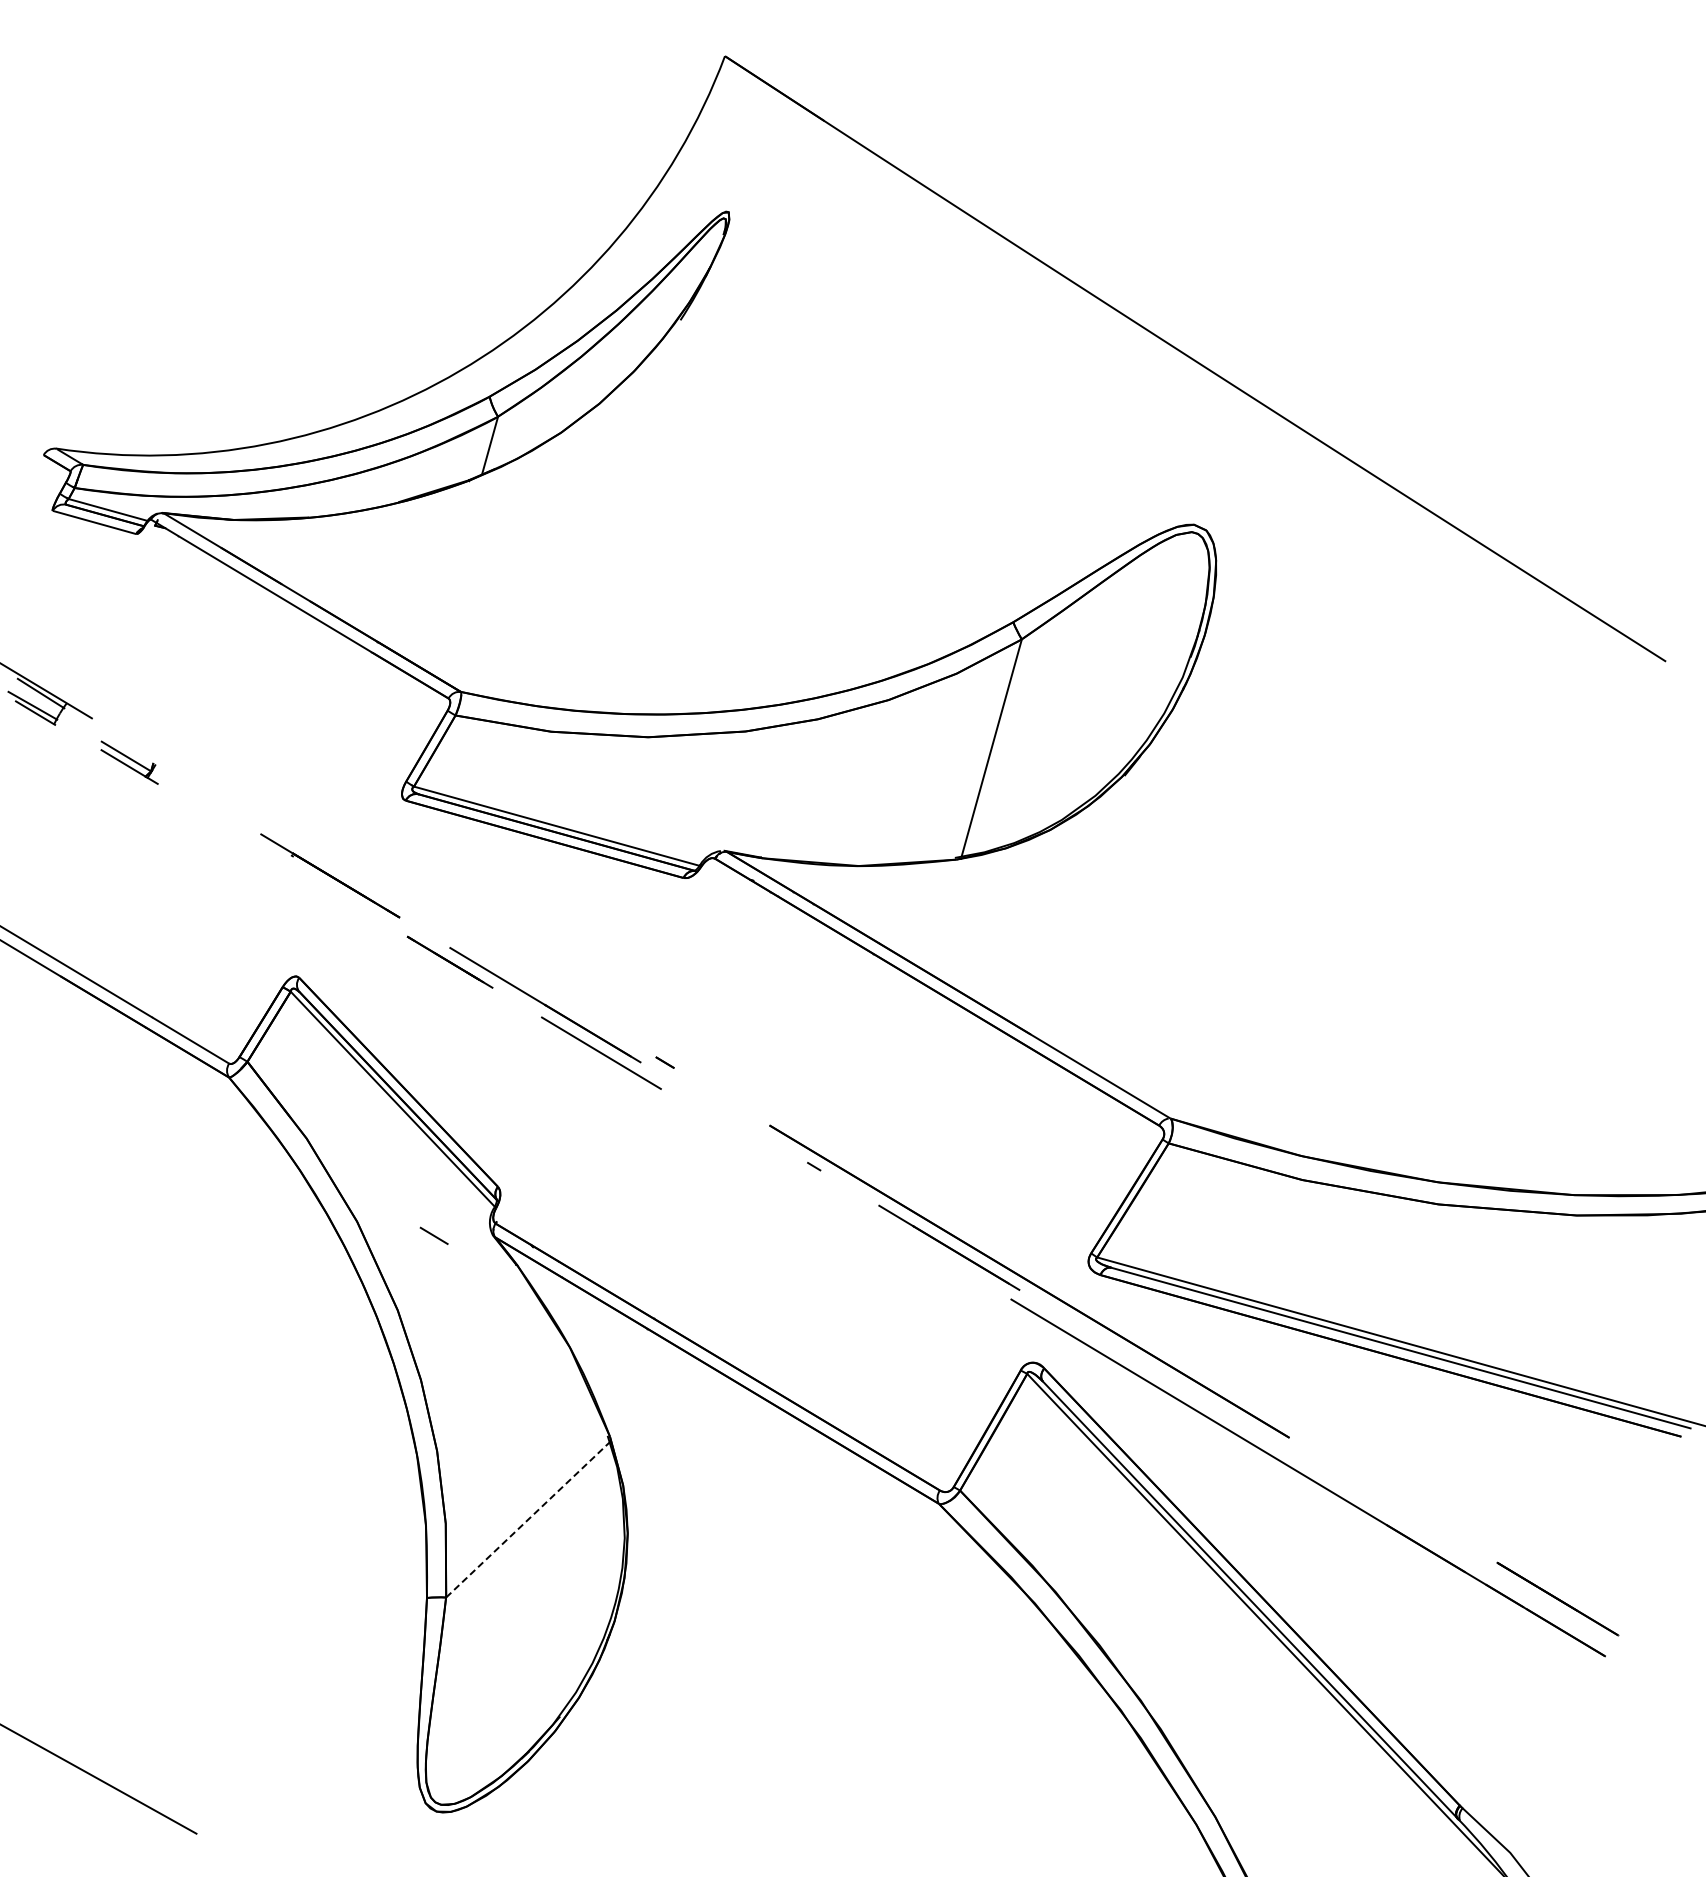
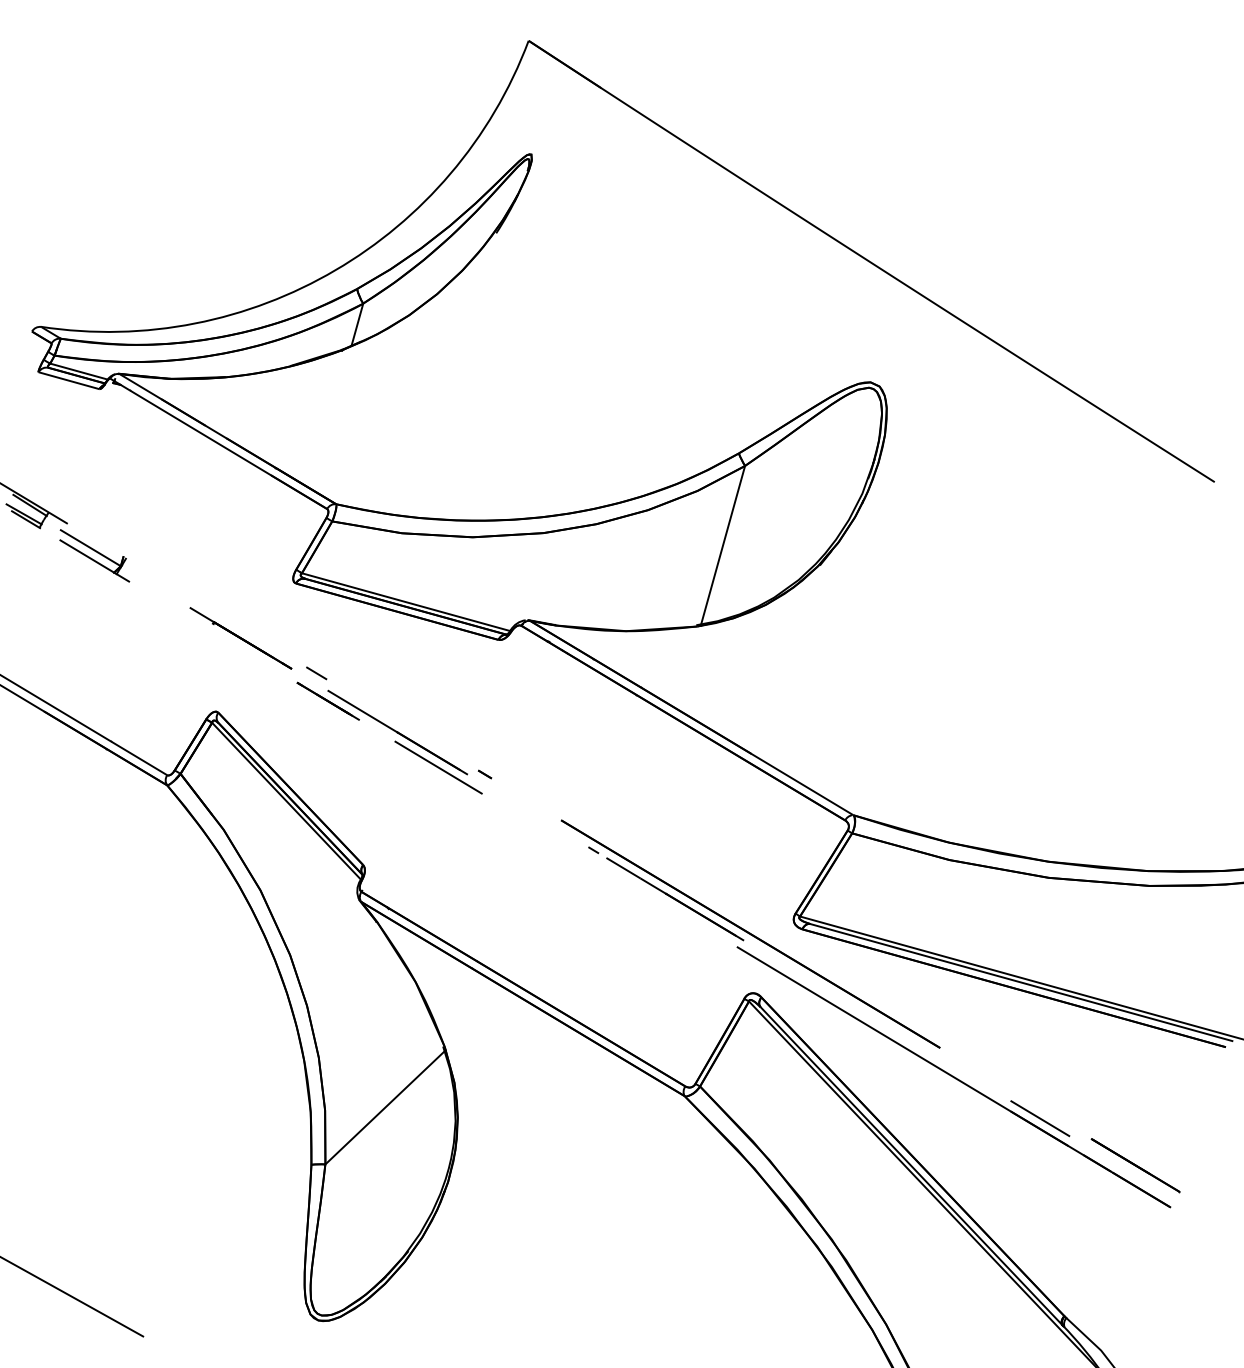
part: (129, 762) -> (94, 555), size x1.67
line: (854, 1190) -> (623, 867), added
line: (433, 1235) -> (316, 673), moved
line: (528, 1519) -> (385, 1107), dashed -> solid
line: (1426, 1534) -> (1040, 1118), added

